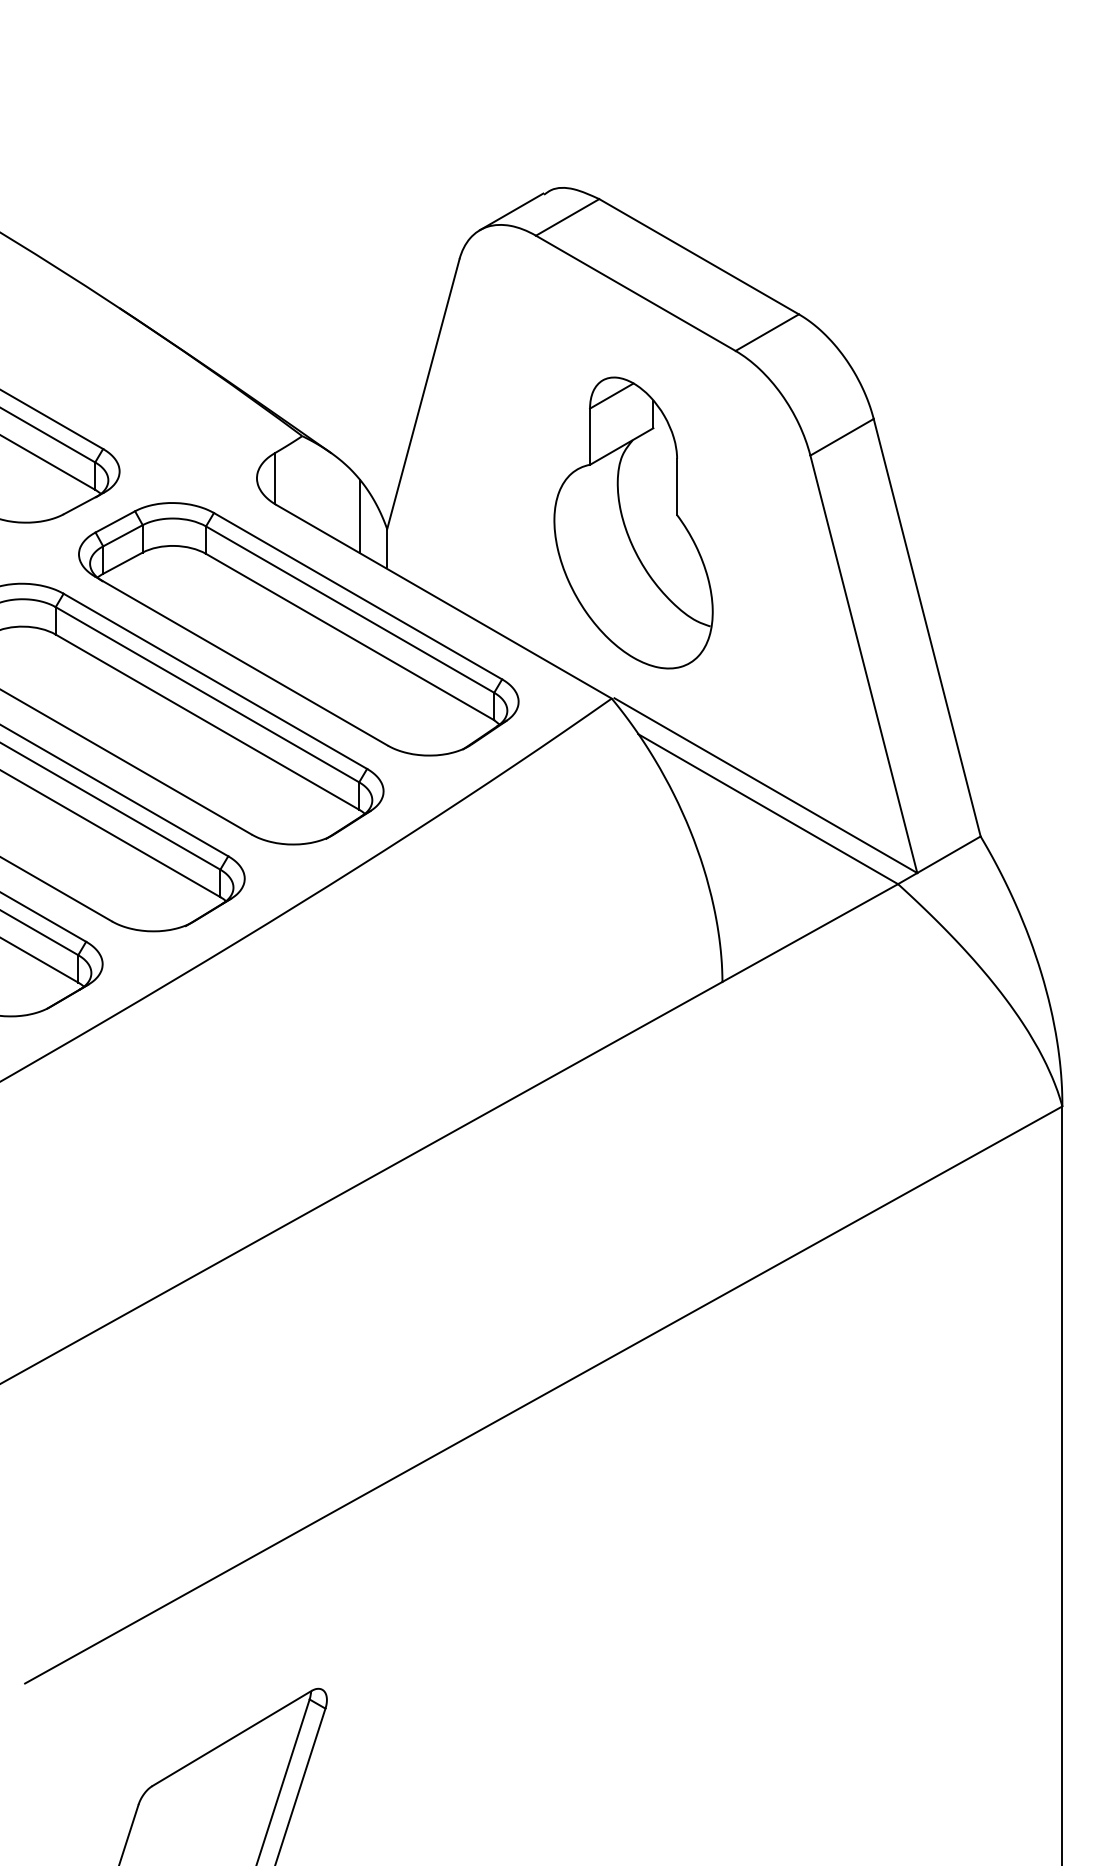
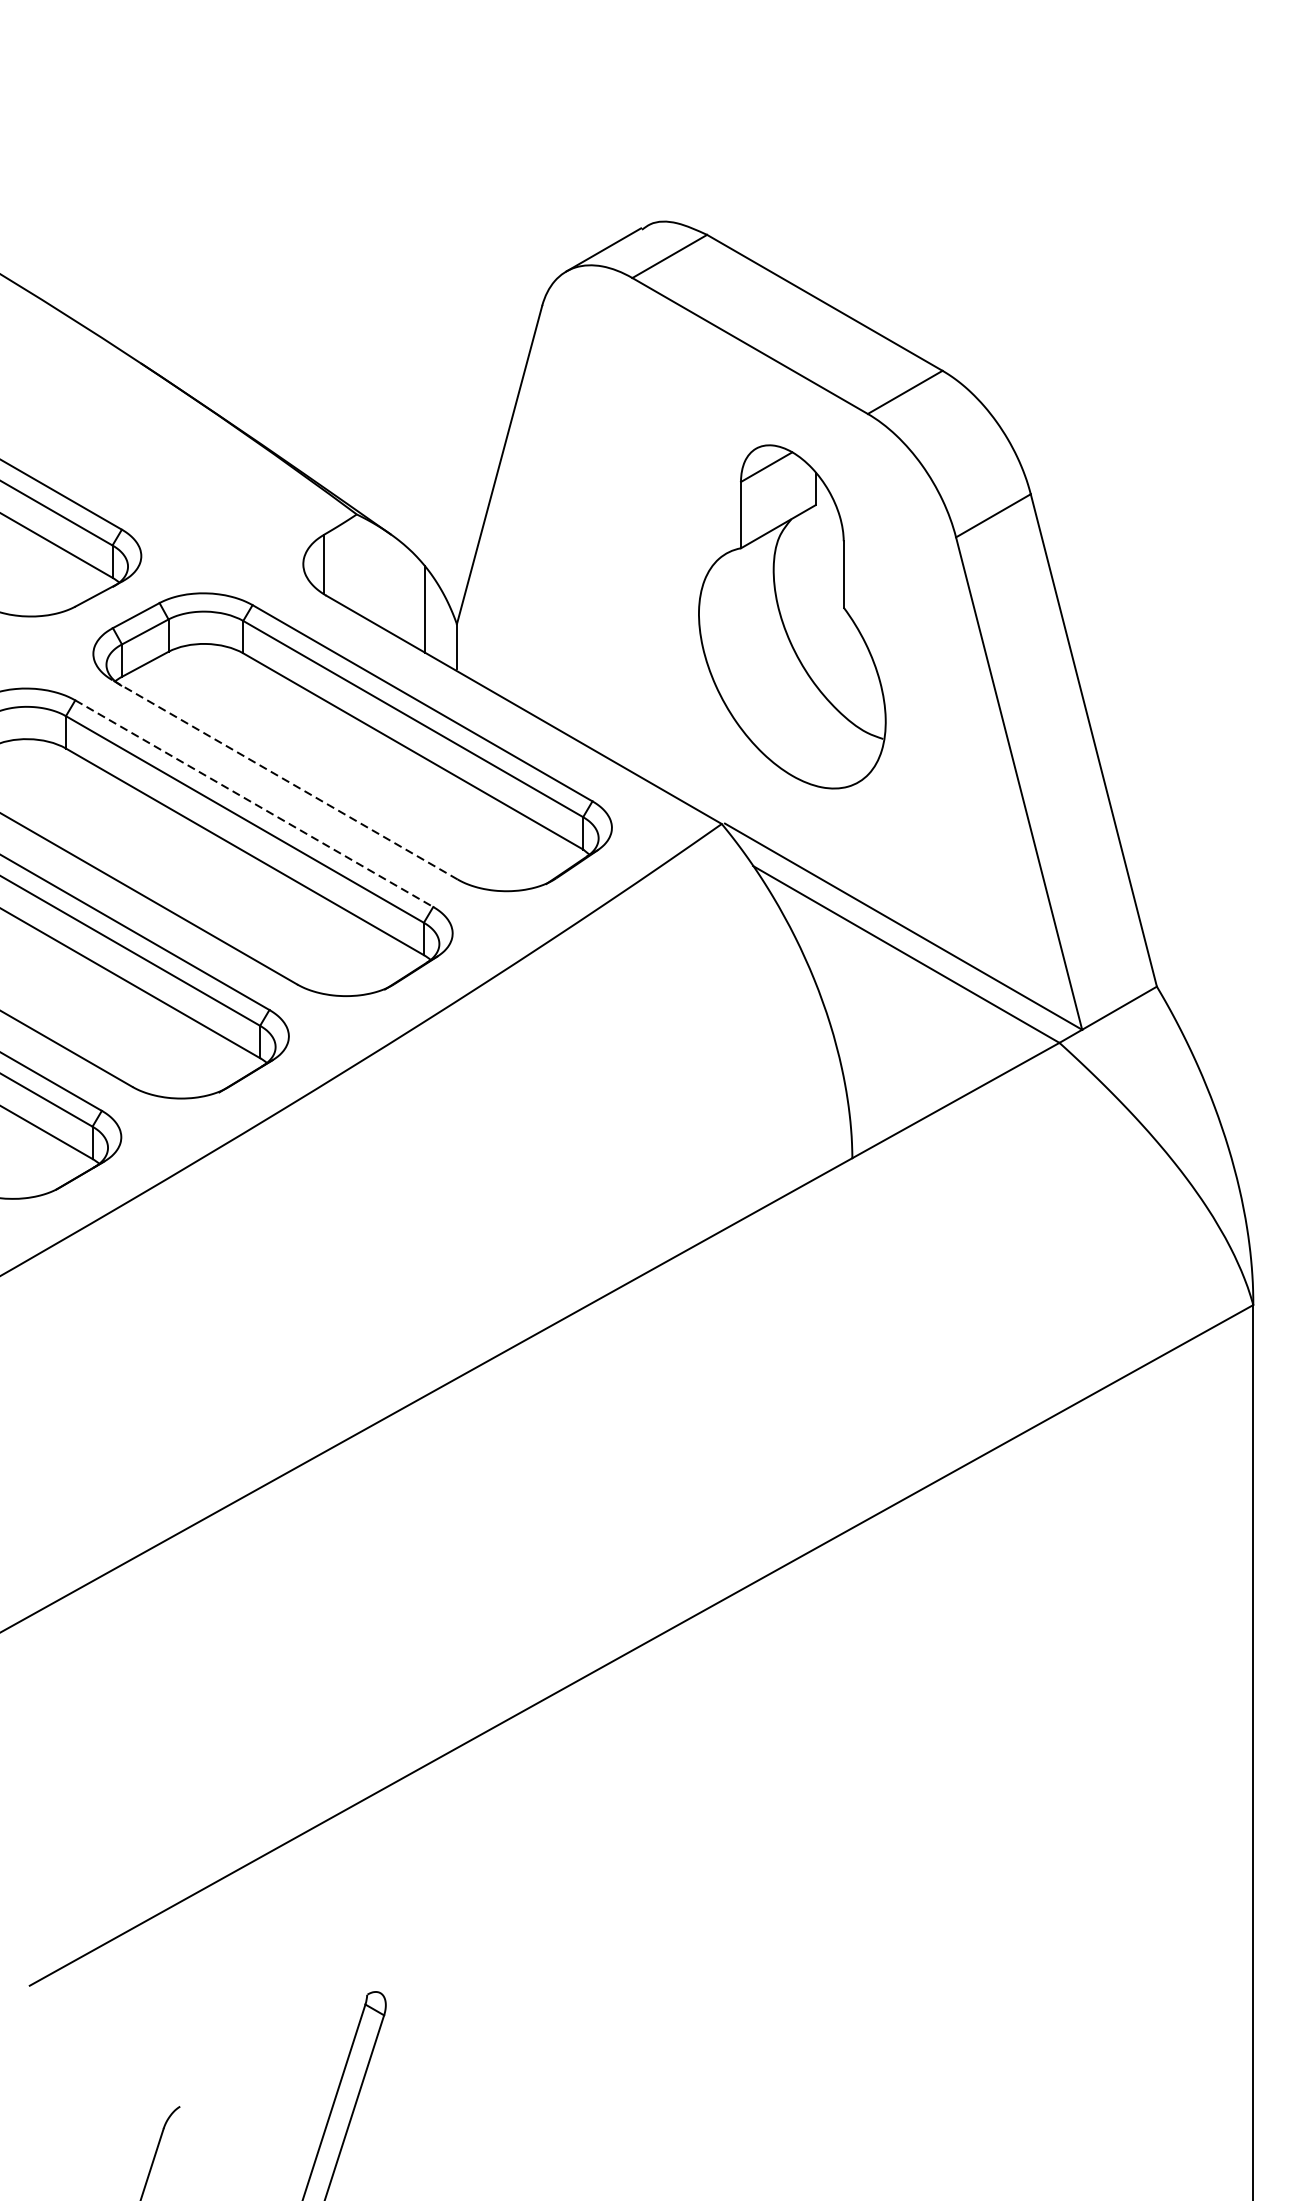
part: (633, 522) -> (792, 616), moved
line: (241, 661) -> (285, 780), solid -> dashed
line: (215, 681) -> (254, 803), solid -> dashed
line: (231, 1738) -> (273, 2050), removed

